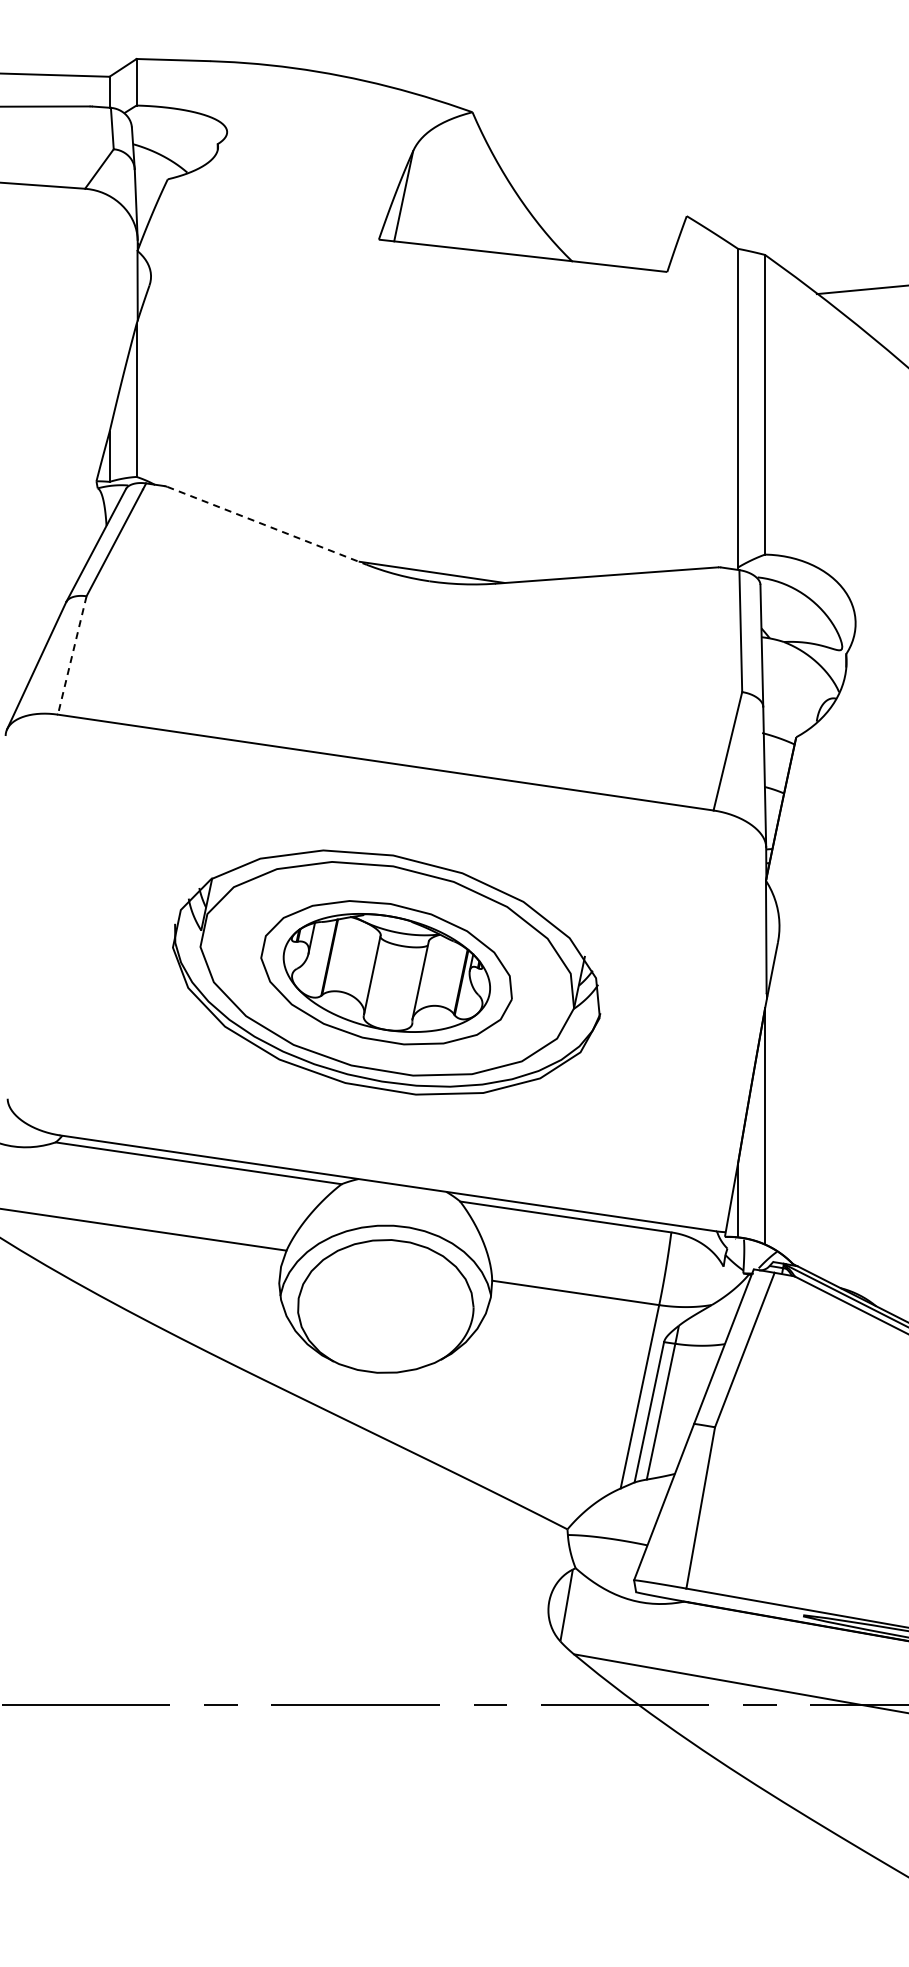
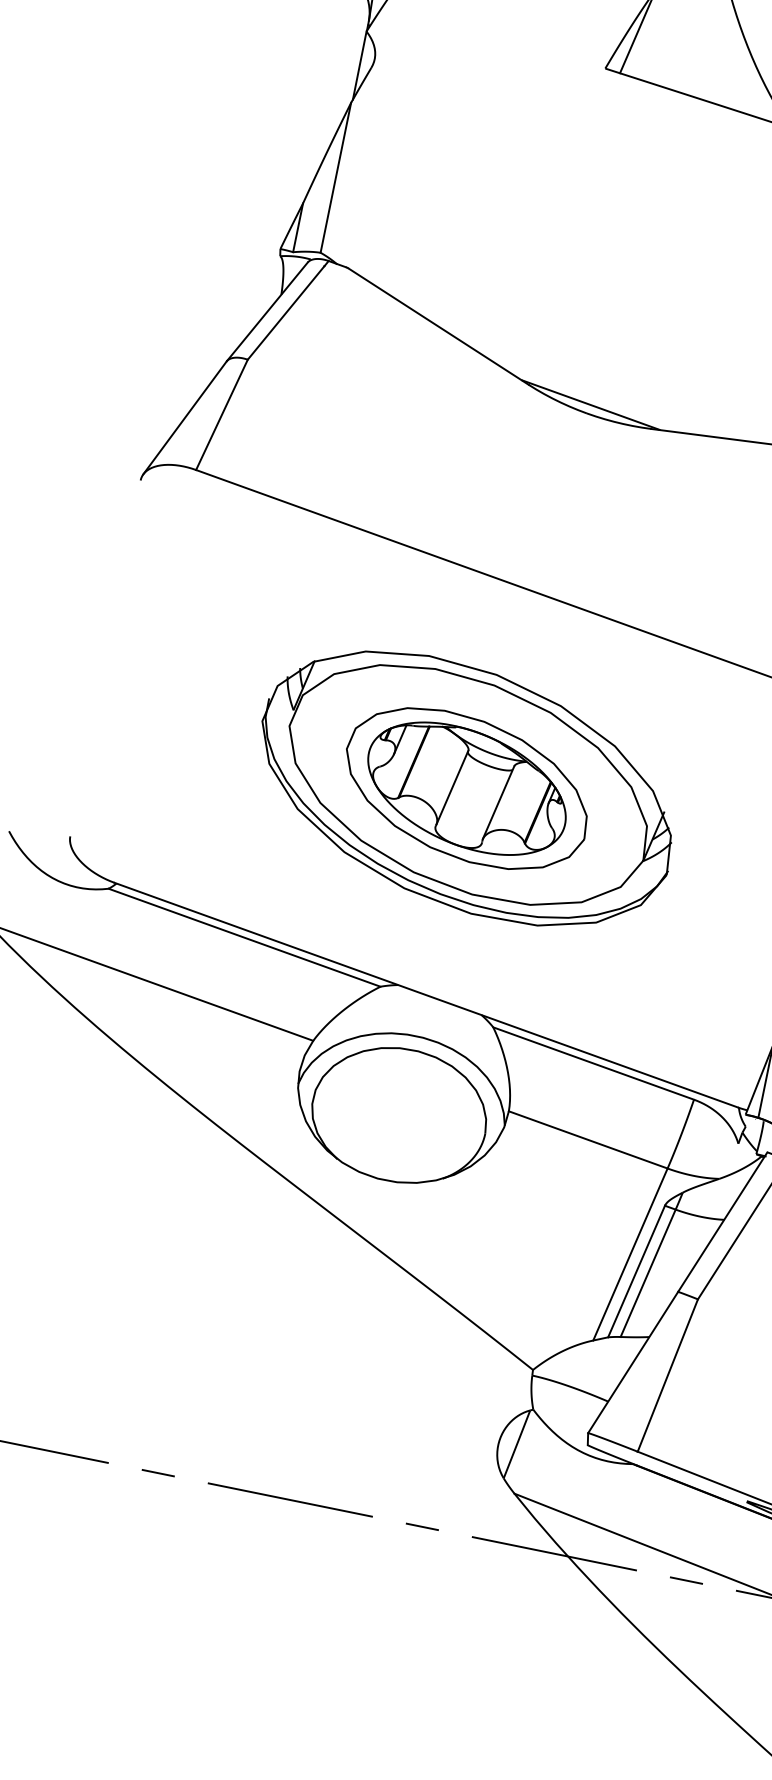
line: (267, 526) -> (439, 327), dashed -> solid
line: (72, 655) -> (222, 414), dashed -> solid

